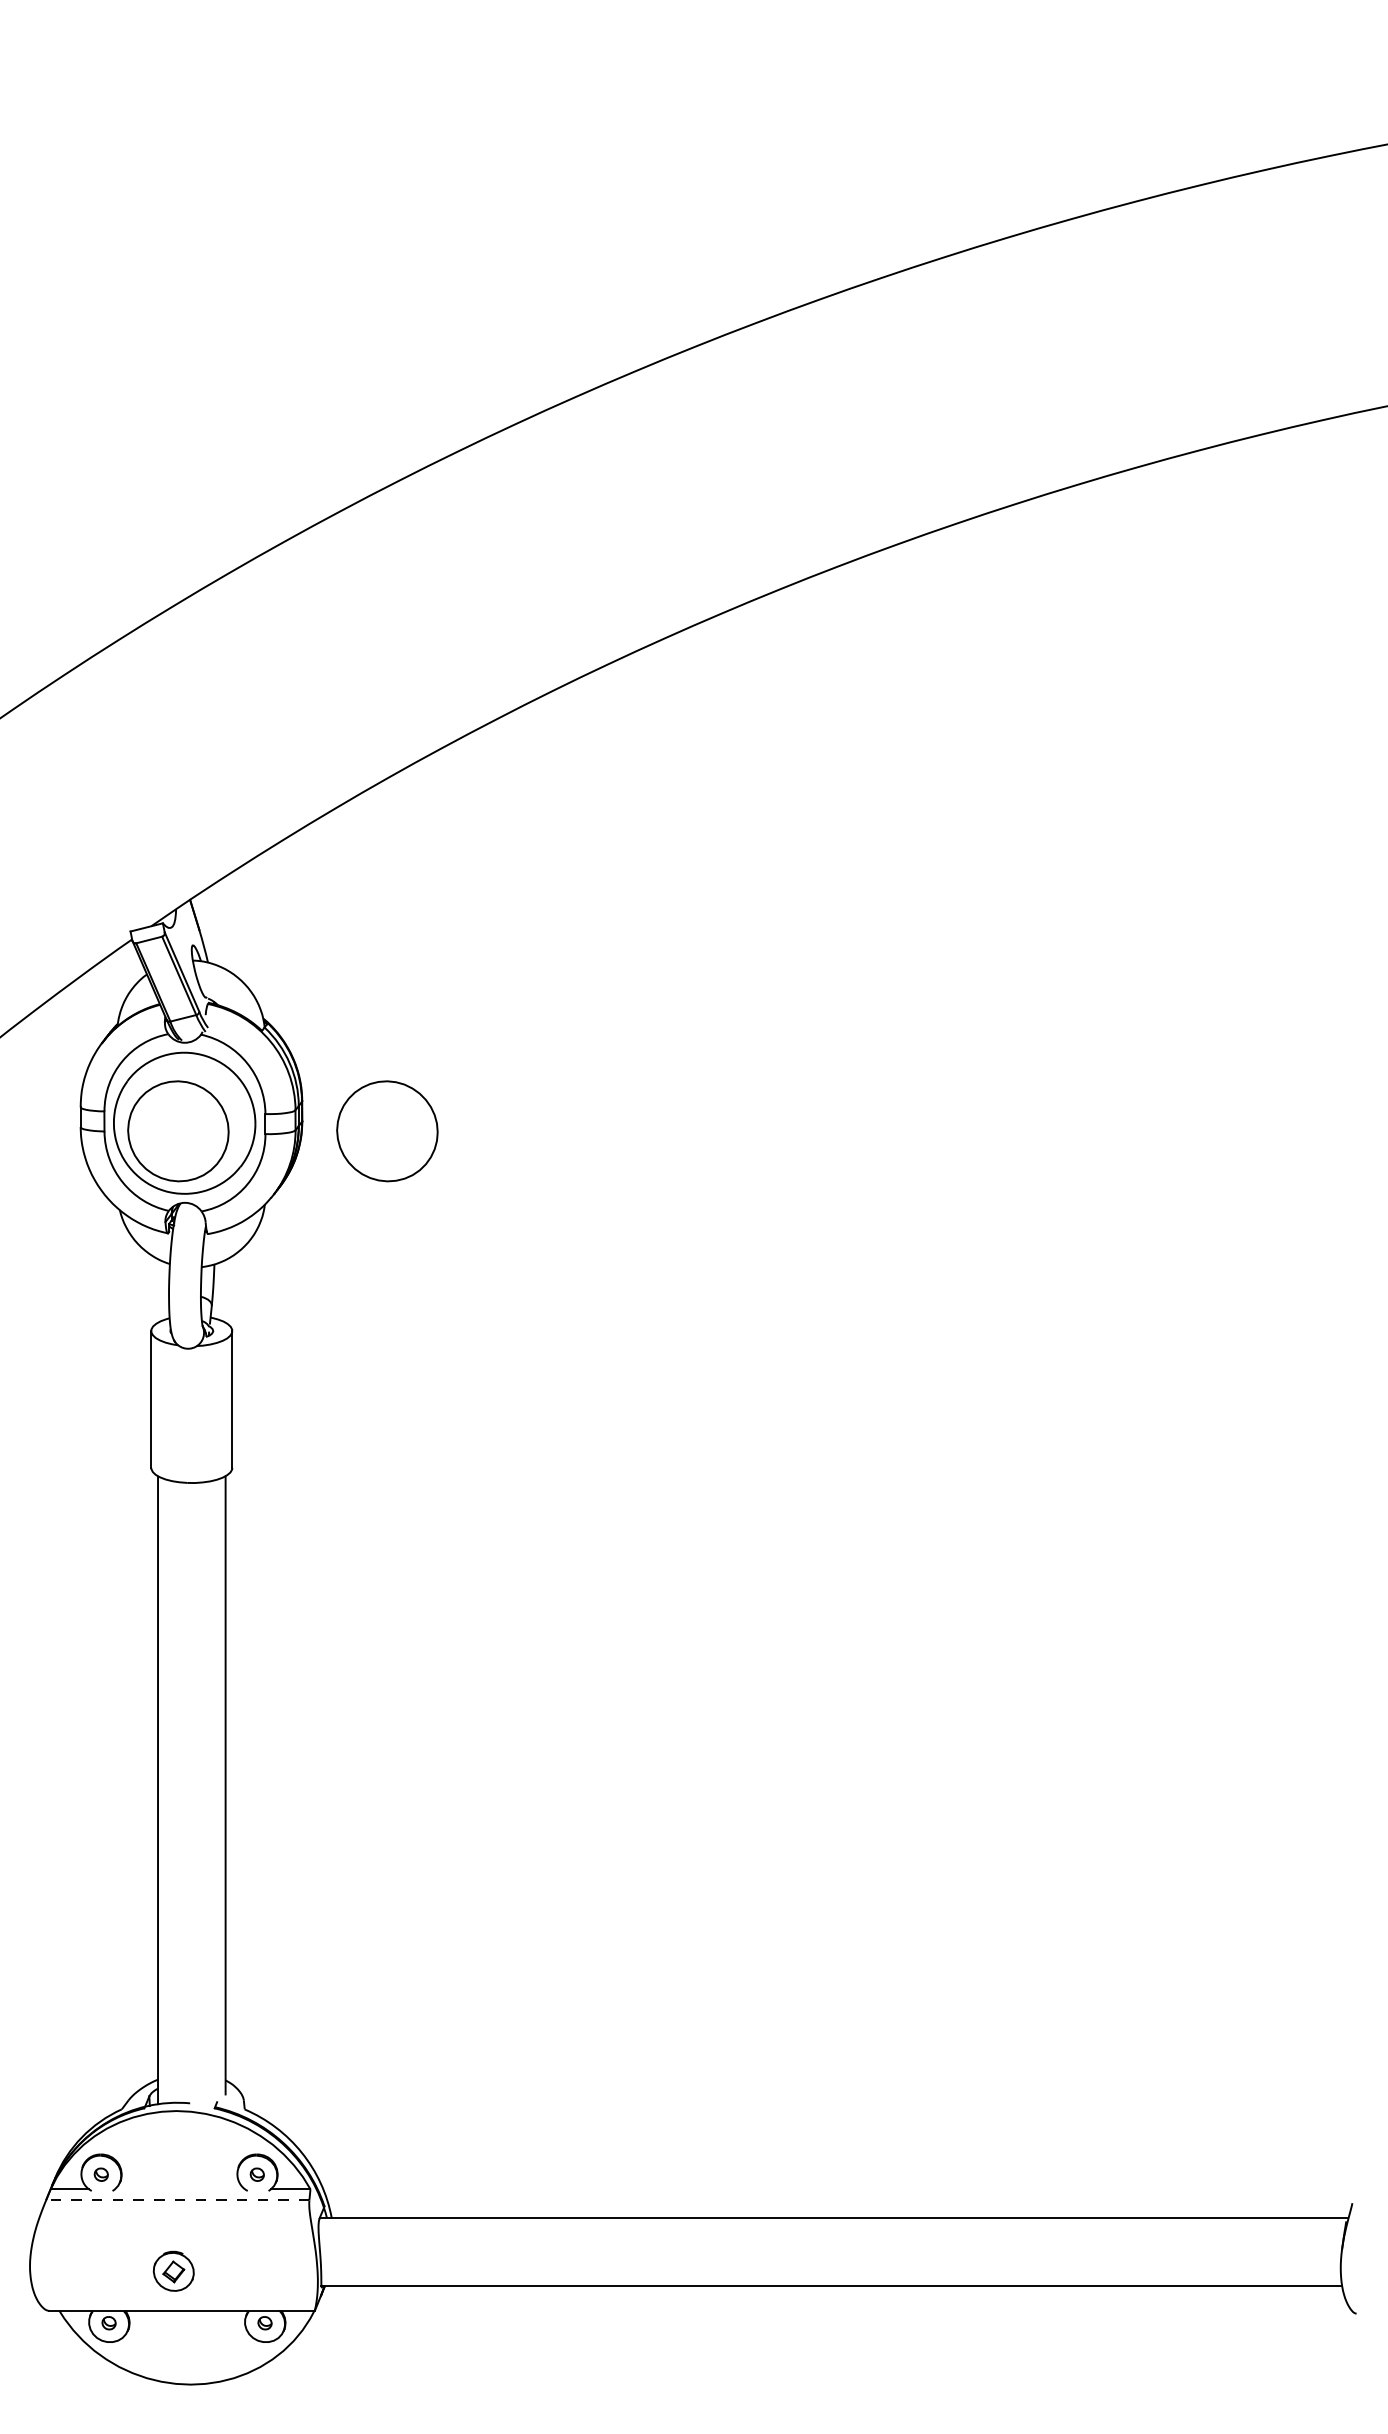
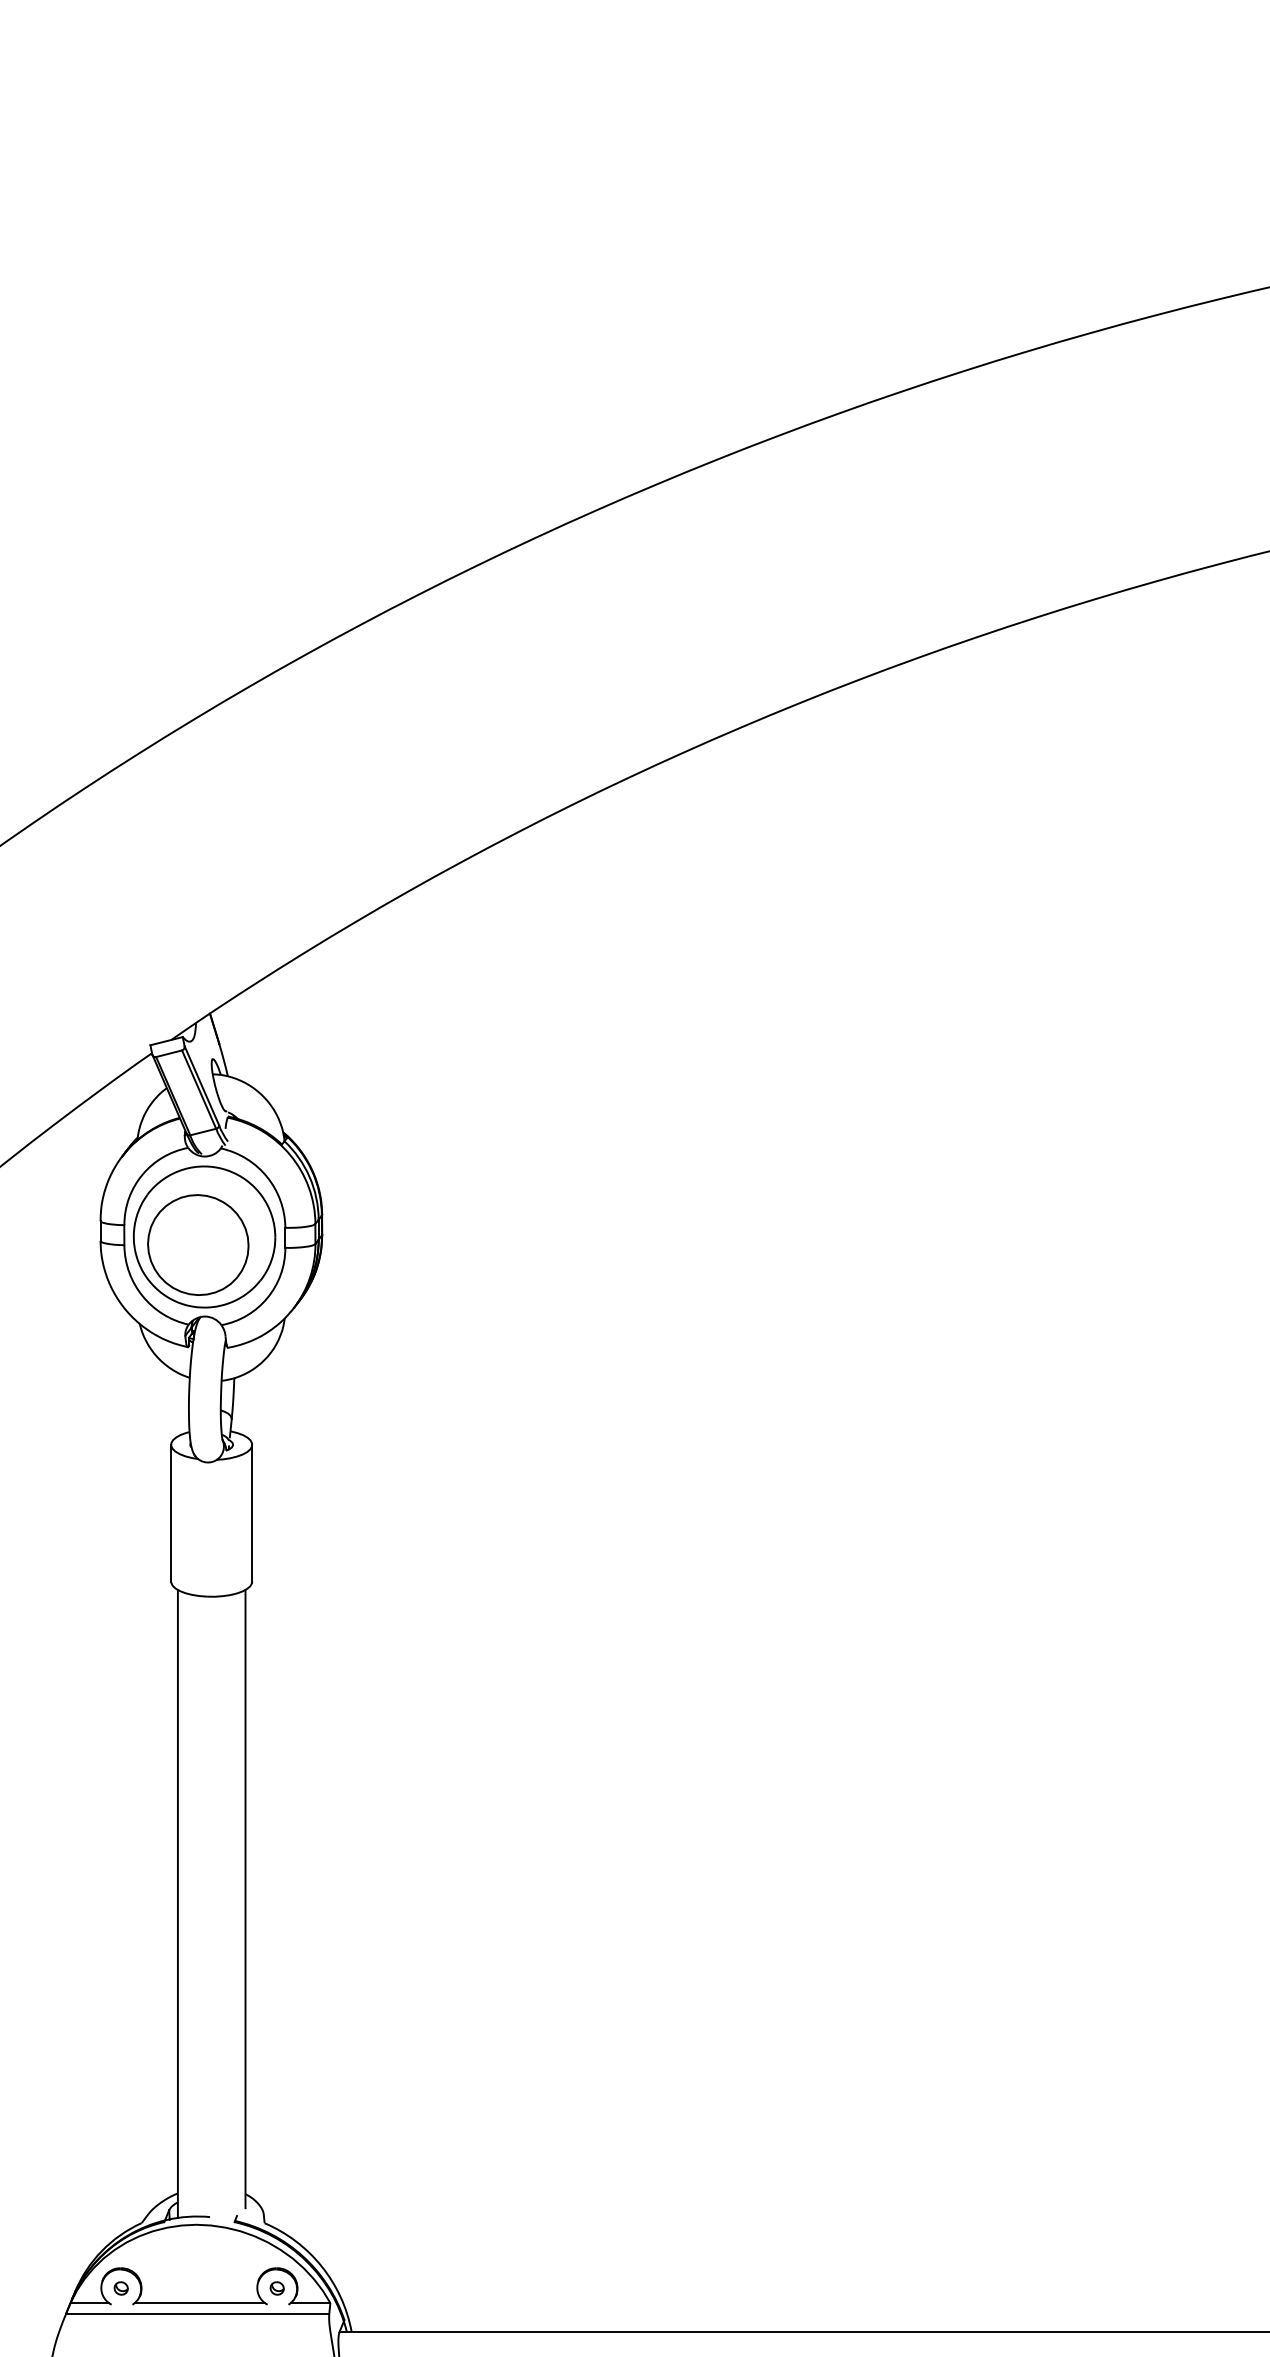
part: (387, 1131) -> (407, 1245), removed
line: (179, 2189) -> (199, 2303), added
line: (177, 2200) -> (197, 2314), dashed -> solid

